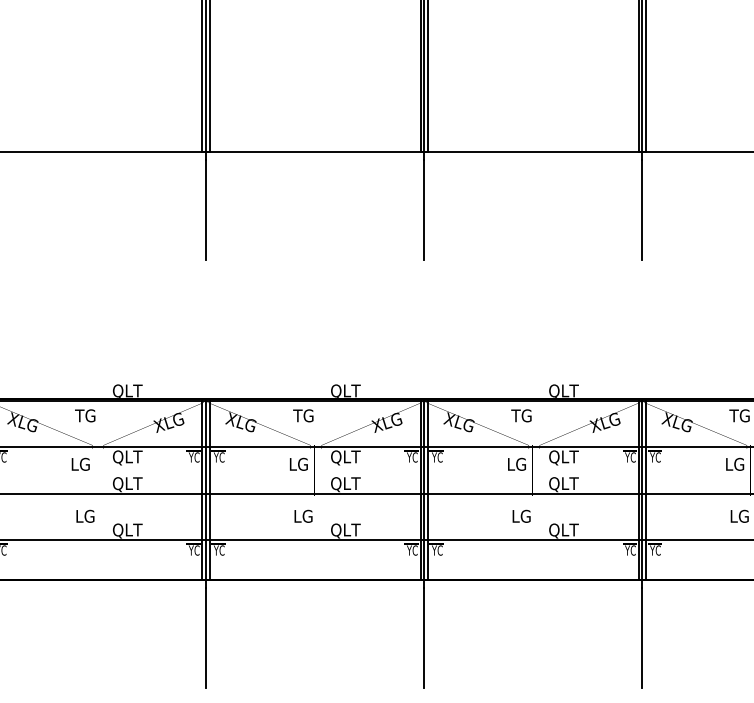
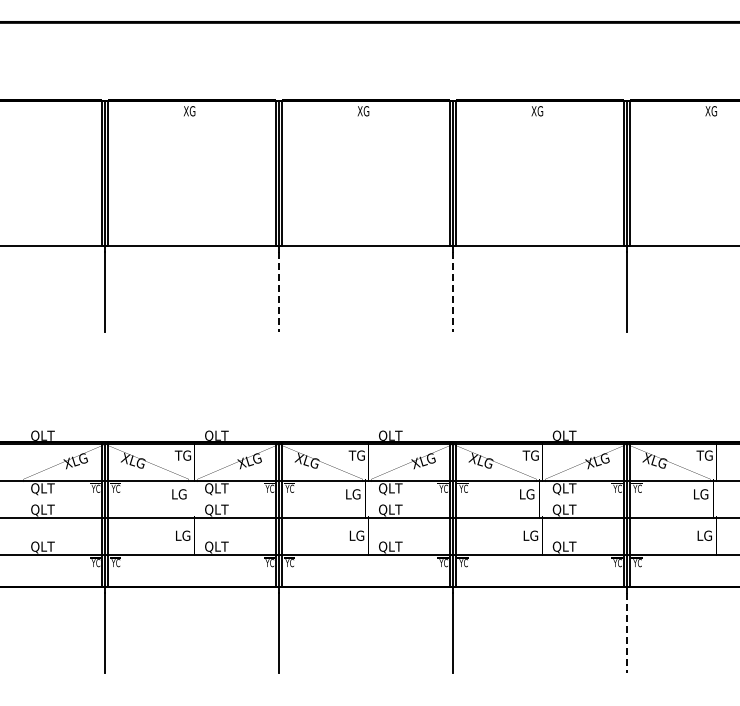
line: (206, 211) -> (279, 292), solid -> dashed
line: (424, 211) -> (453, 292), solid -> dashed
line: (642, 638) -> (627, 633), solid -> dashed

